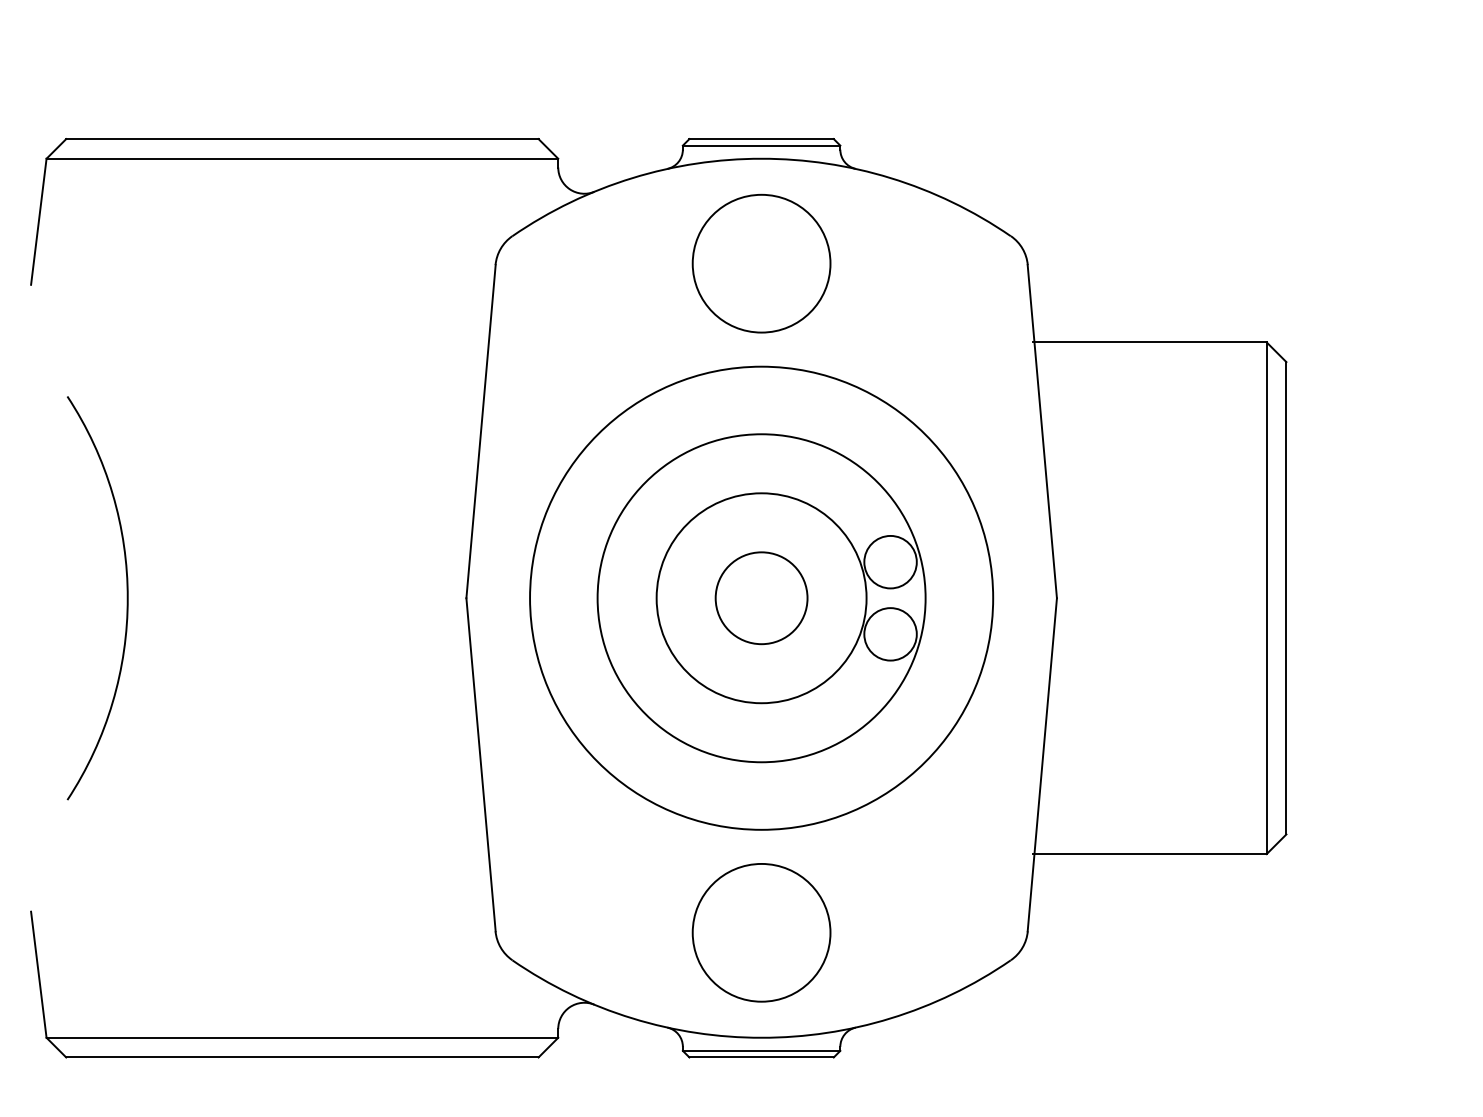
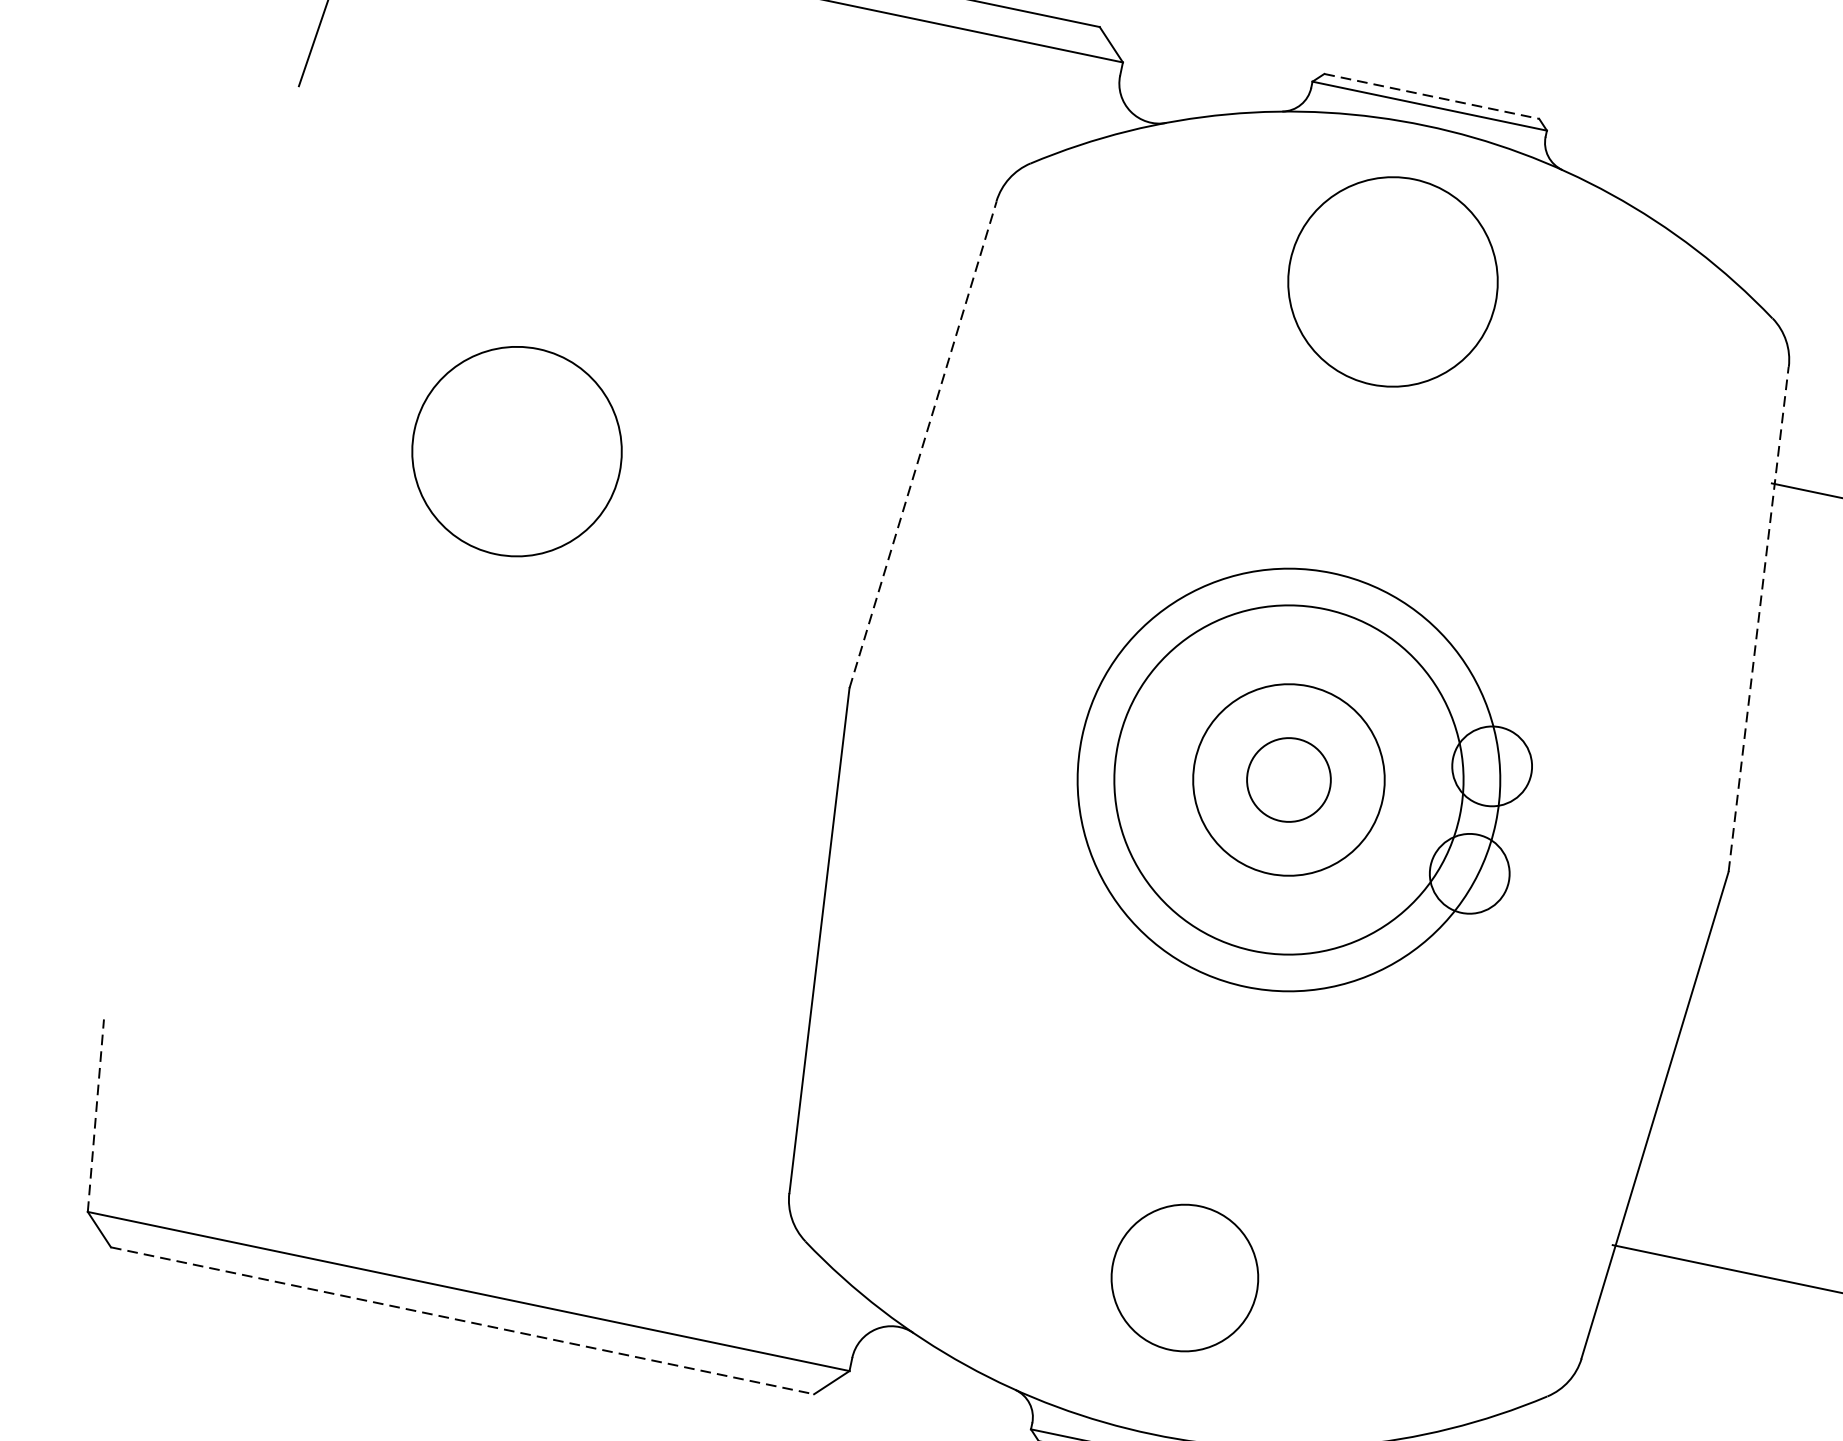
line: (762, 139) -> (1432, 97), solid -> dashed
line: (481, 431) -> (923, 444), solid -> dashed
line: (1042, 431) -> (1758, 619), solid -> dashed
circle: (220, 490) -> (516, 451), added
circle: (761, 597) -> (1289, 778), size x0.6
arc: (126, 598) -> (343, 582), removed
circle: (761, 598) -> (1288, 780), size x0.6
circle: (761, 598) -> (1288, 780), size x0.6
circle: (761, 598) -> (1288, 780), size x0.7
circle: (761, 932) -> (1184, 1277), size x0.7
line: (38, 974) -> (95, 1115), solid -> dashed
line: (302, 1057) -> (462, 1320), solid -> dashed

